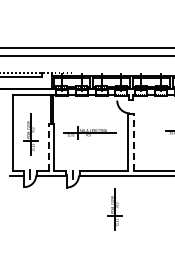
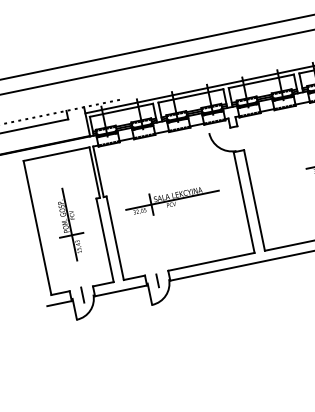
line: (134, 142) -> (255, 200), dashed -> solid
line: (48, 147) -> (105, 240), dashed -> solid
part: (114, 209) -> (244, 326), removed

